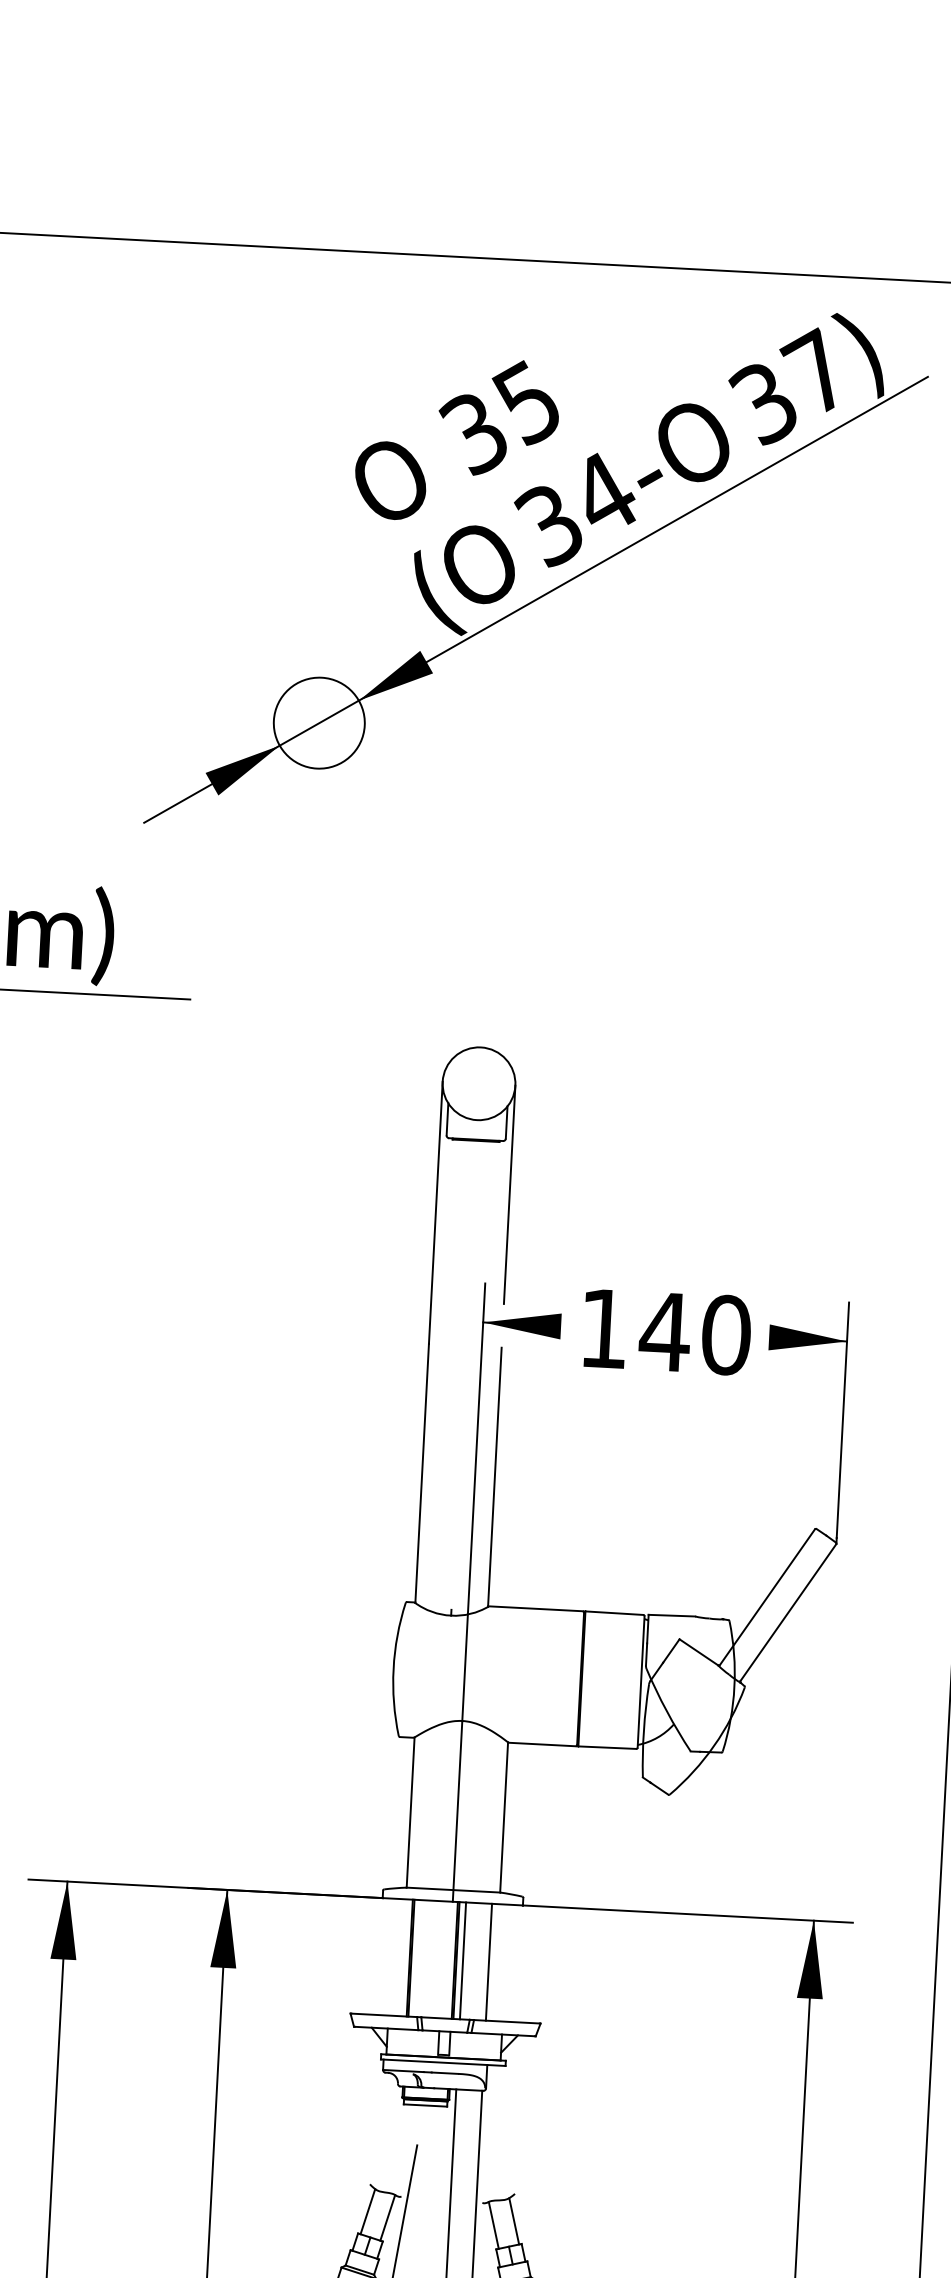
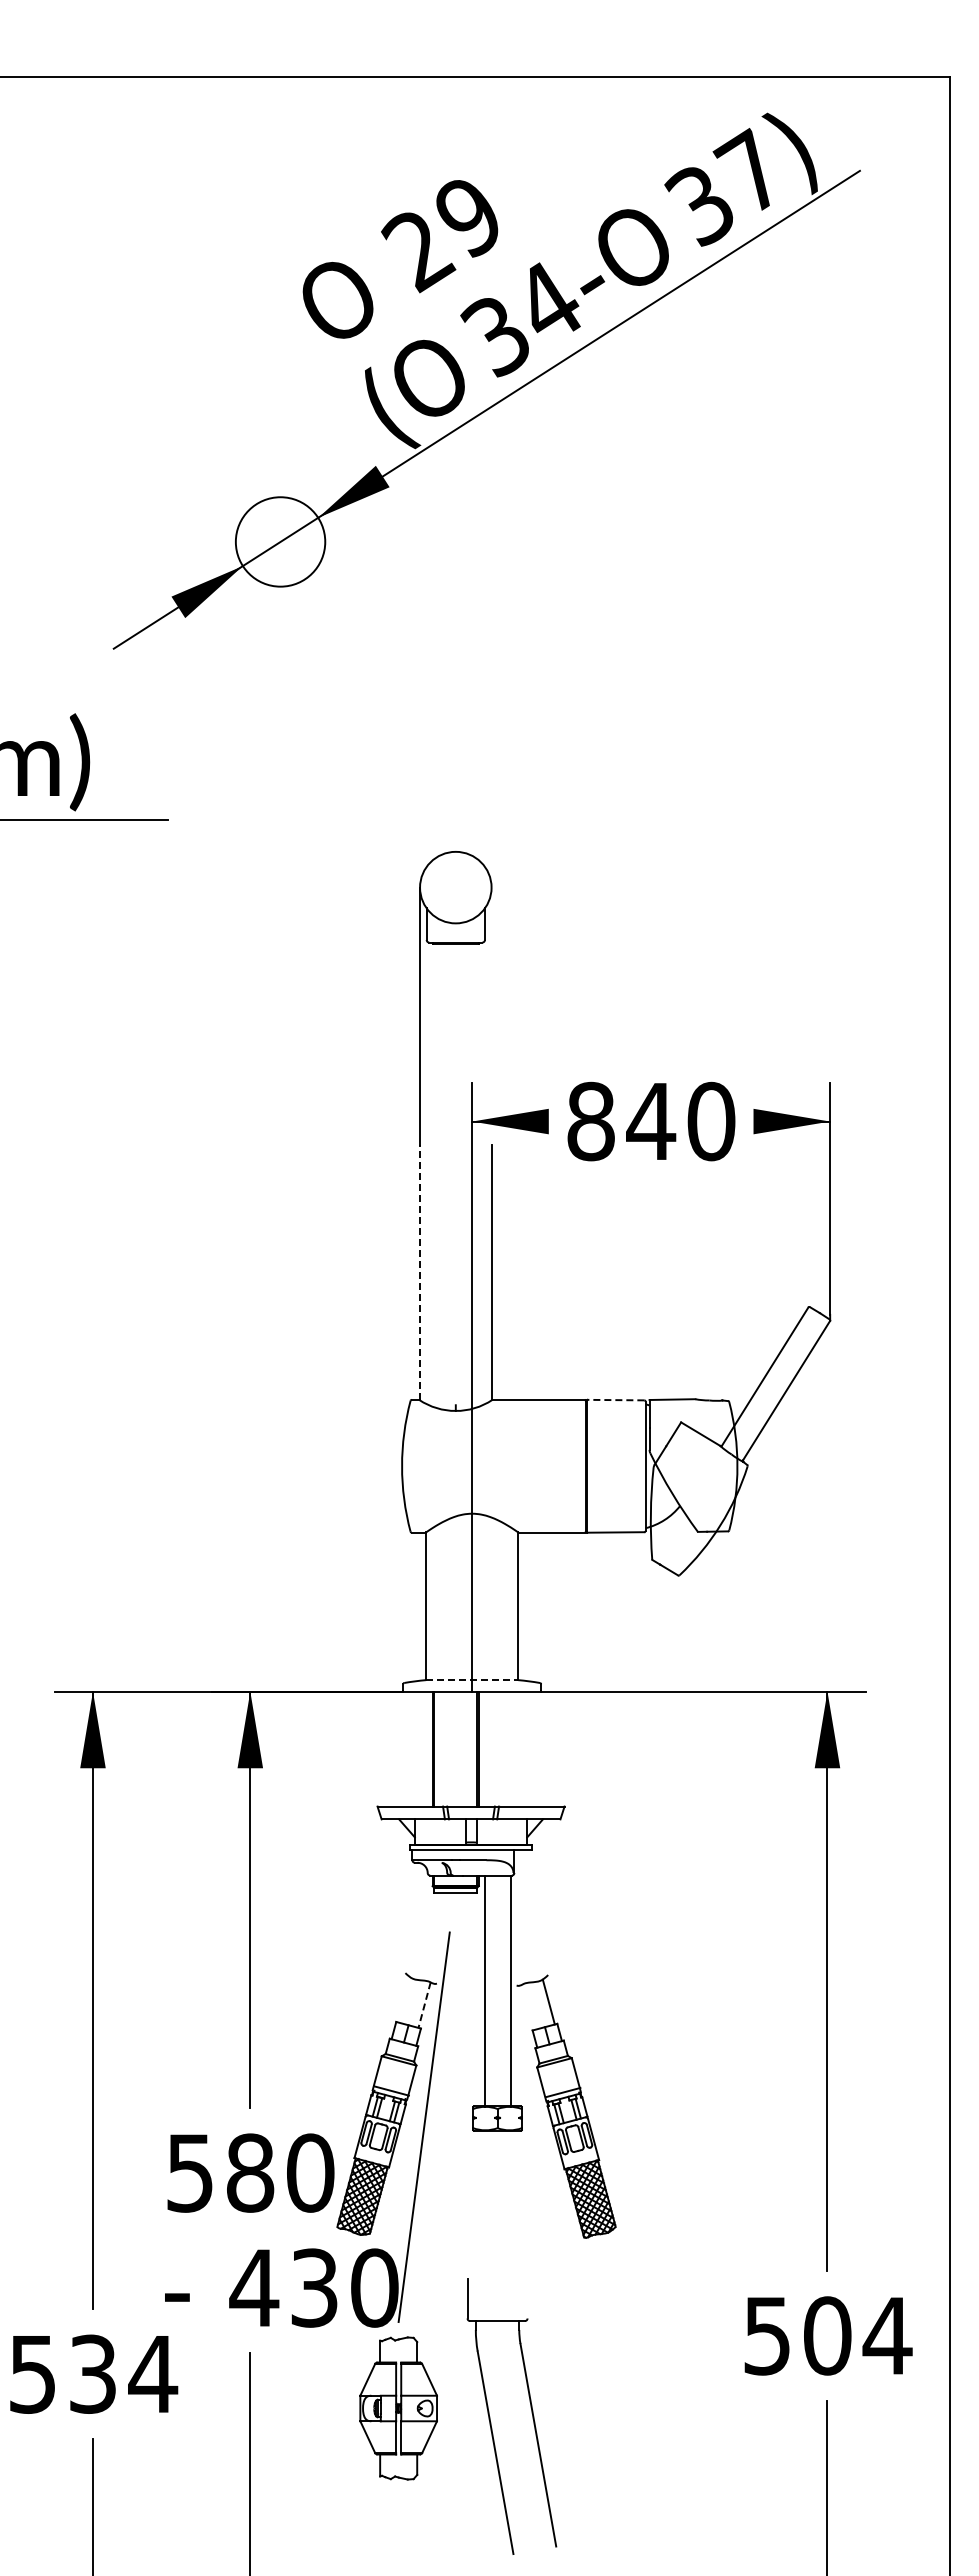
text: (498, 419) -> (440, 234), 35 -> 29
line: (509, 1194) -> (491, 994), removed
text: (603, 1328) -> (590, 1121), 140 -> 840
line: (422, 1473) -> (420, 1272), solid -> dashed
line: (614, 1613) -> (615, 1400), solid -> dashed
line: (453, 1890) -> (472, 1680), solid -> dashed
line: (463, 1960) -> (485, 1748), removed
line: (488, 1961) -> (510, 1748), removed
line: (367, 2211) -> (404, 1999), removed
line: (387, 2218) -> (424, 2005), solid -> dashed
line: (493, 2224) -> (528, 2006), removed

